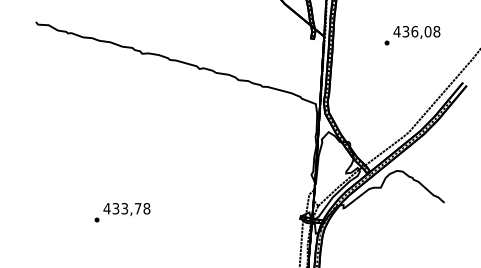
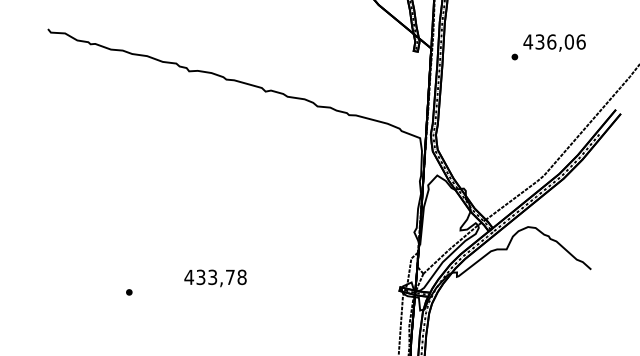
text: (436, 31) -> (580, 41), 436,08 -> 436,06
text: (126, 209) -> (214, 278), moved

